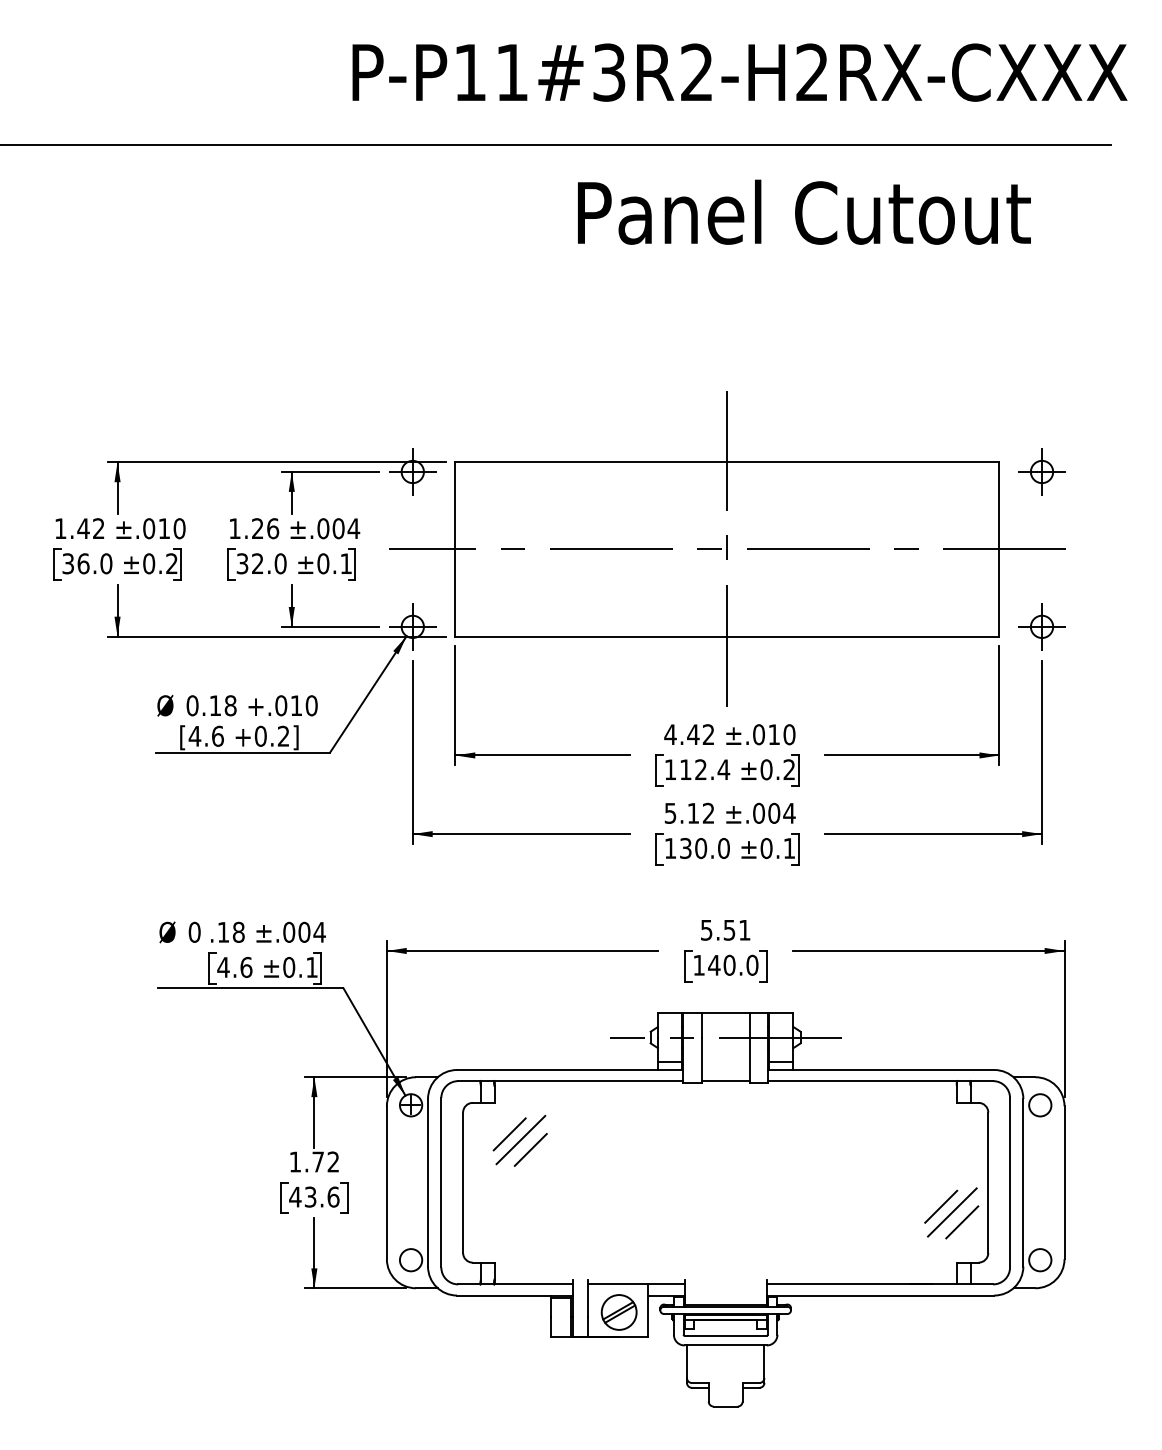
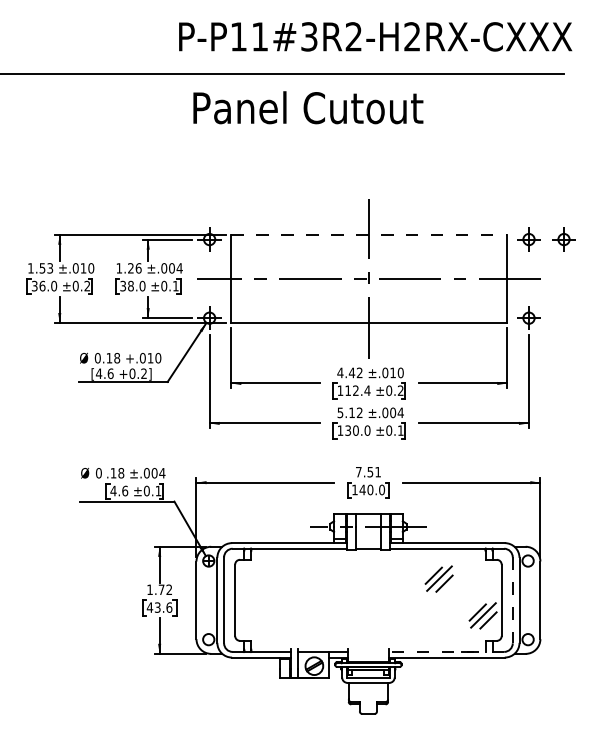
text: (804, 211) -> (308, 107), moved
line: (727, 461) -> (369, 234), solid -> dashed
part: (1109, 471) -> (563, 239), added
text: (91, 528) -> (46, 268), 1.42 -> 1.53
text: (256, 564) -> (130, 286), 32.0 -> 38.0
text: (706, 930) -> (358, 472), 5.51 -> 7.51
part: (518, 1139) -> (438, 578), moved
line: (1009, 1183) -> (512, 600), solid -> dashed
line: (879, 1283) -> (446, 651), solid -> dashed

